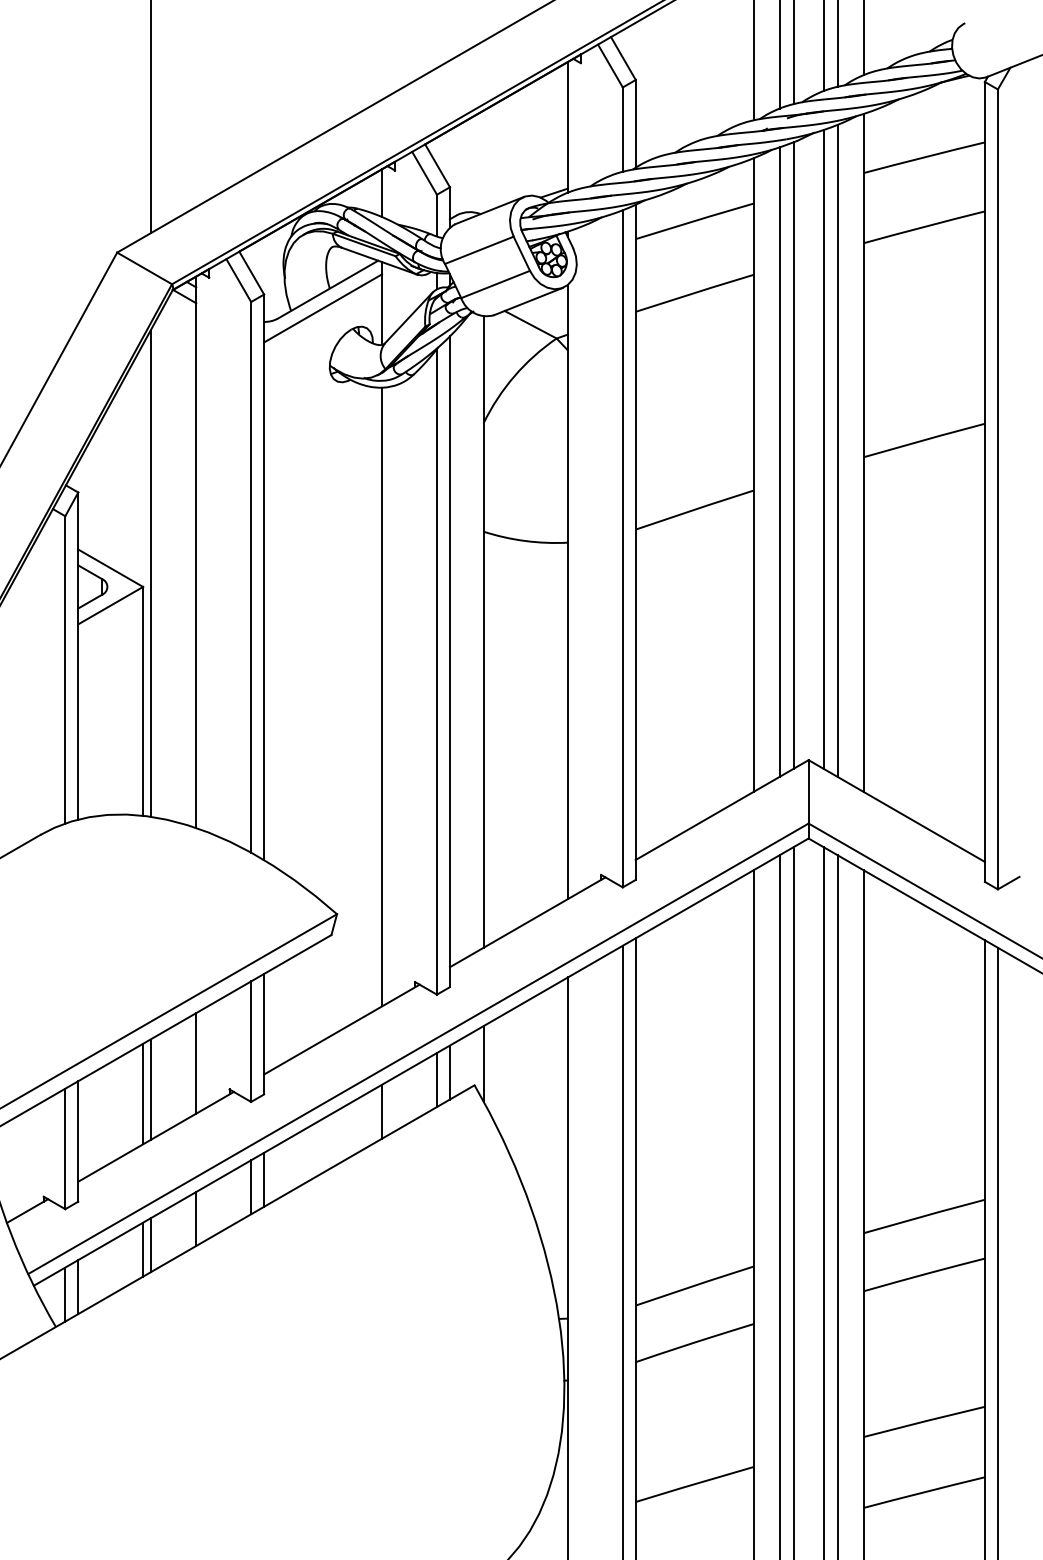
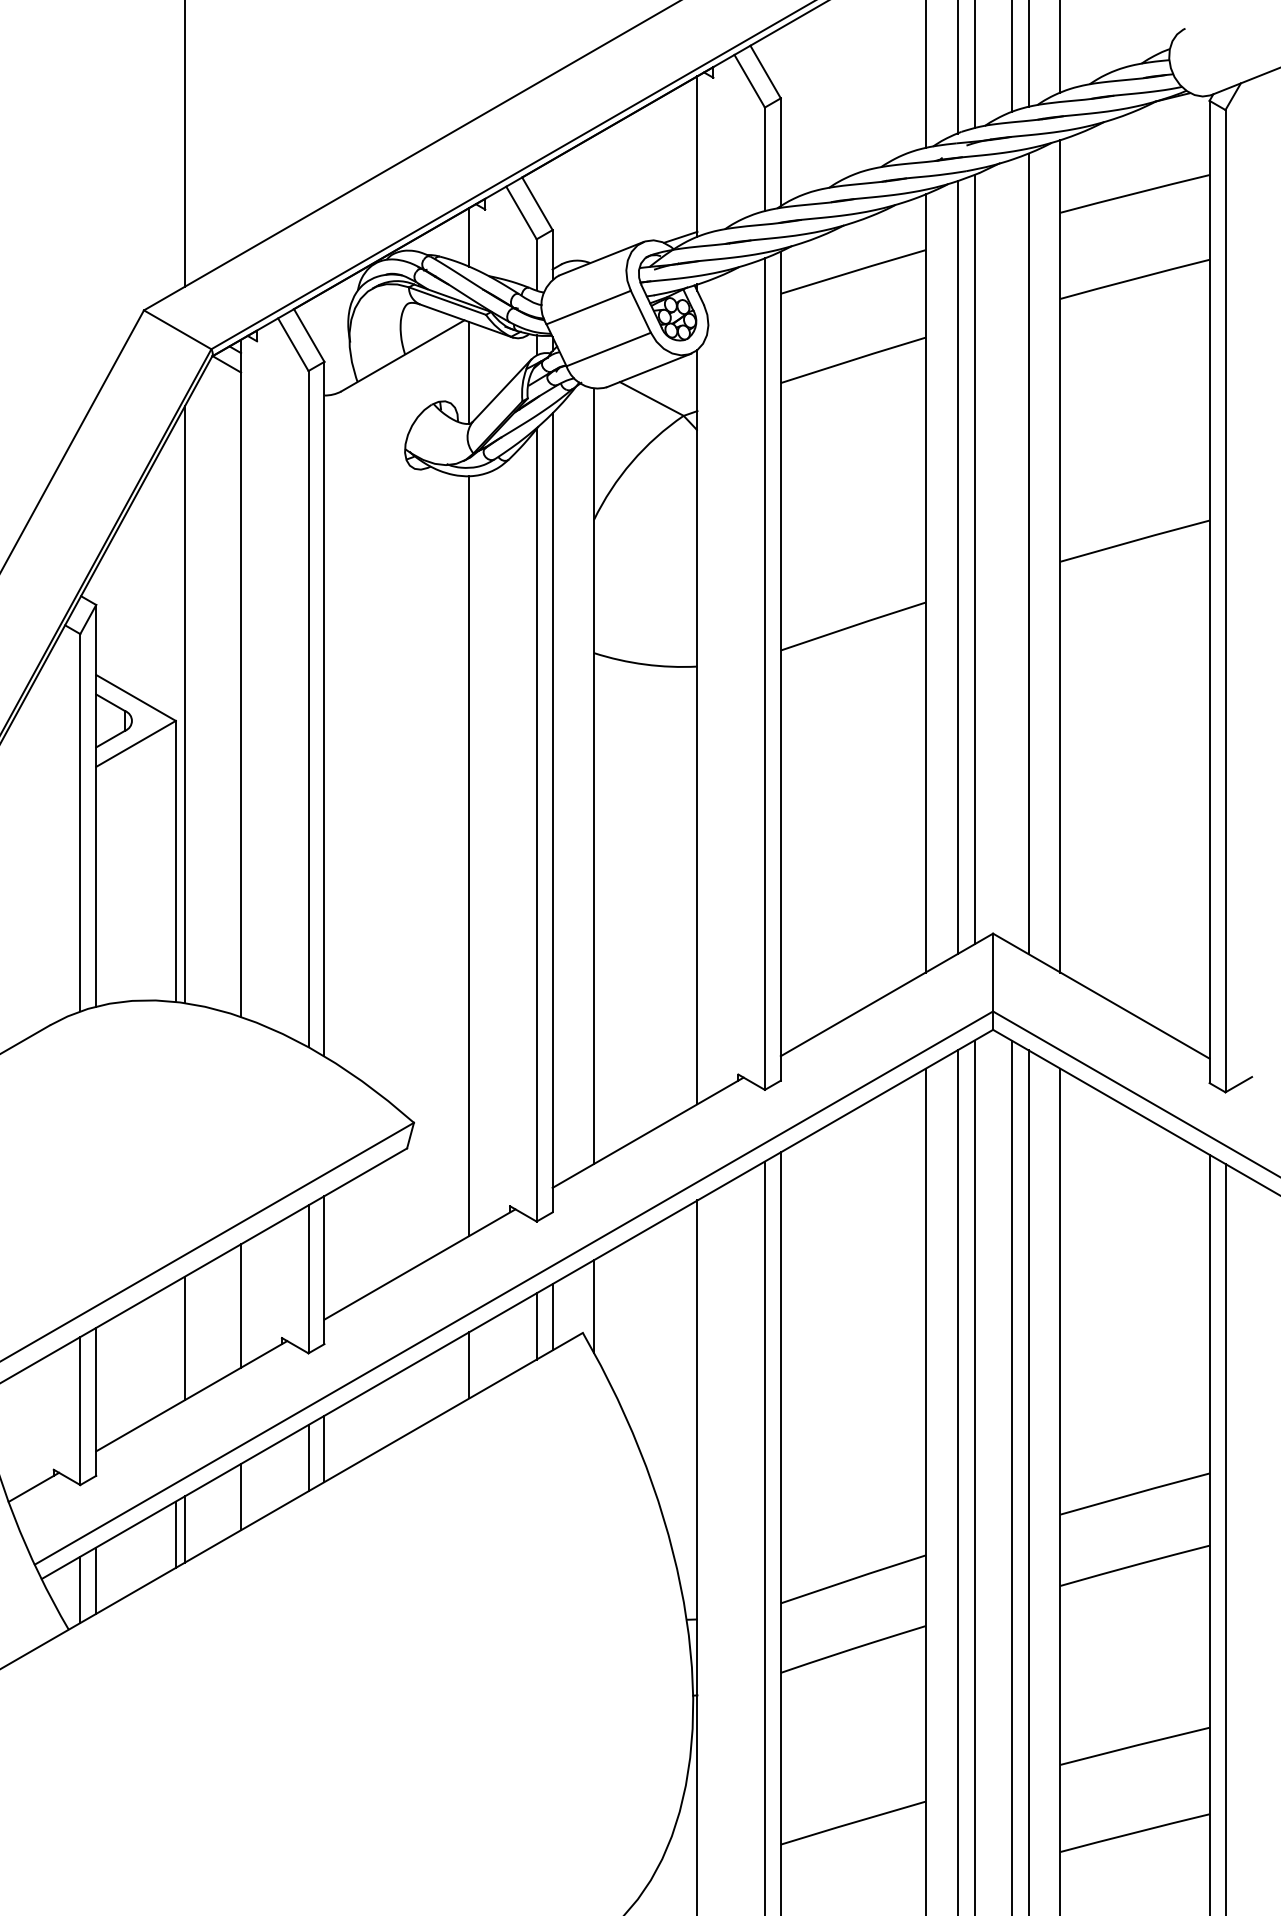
line: (323, 308) -> (397, 378), removed
line: (823, 449) -> (1011, 552), removed
line: (143, 1093) -> (176, 1342), removed

